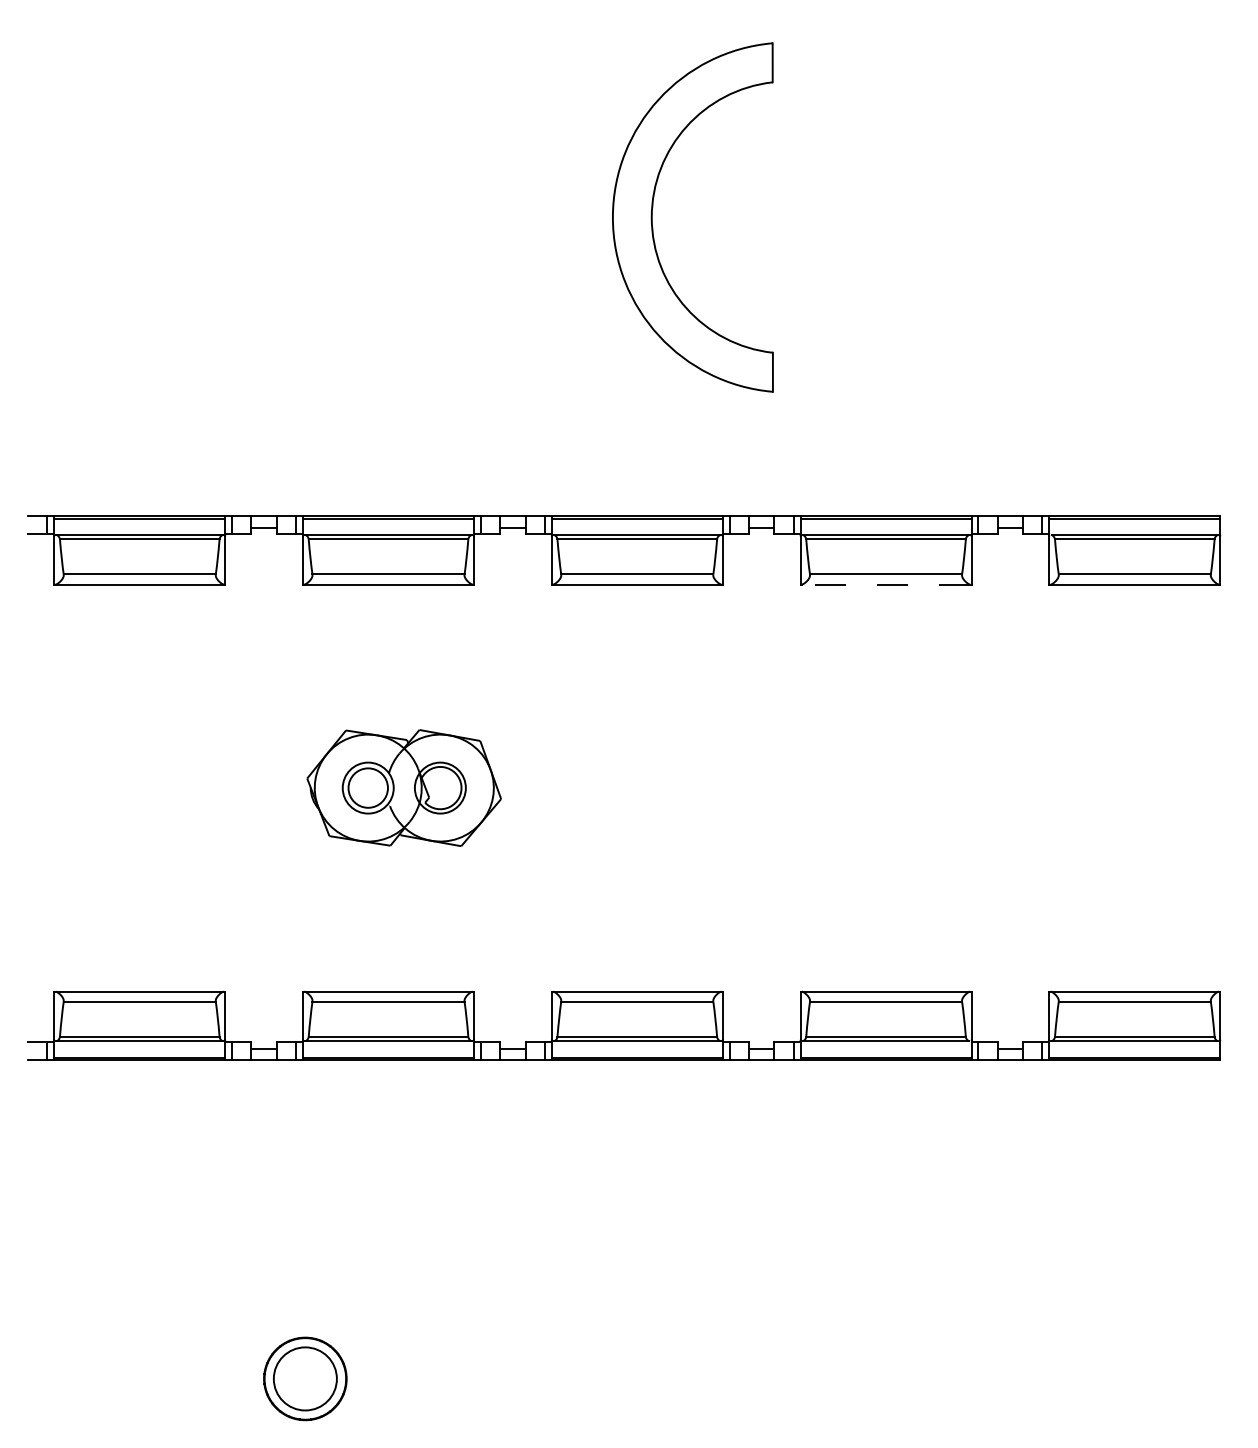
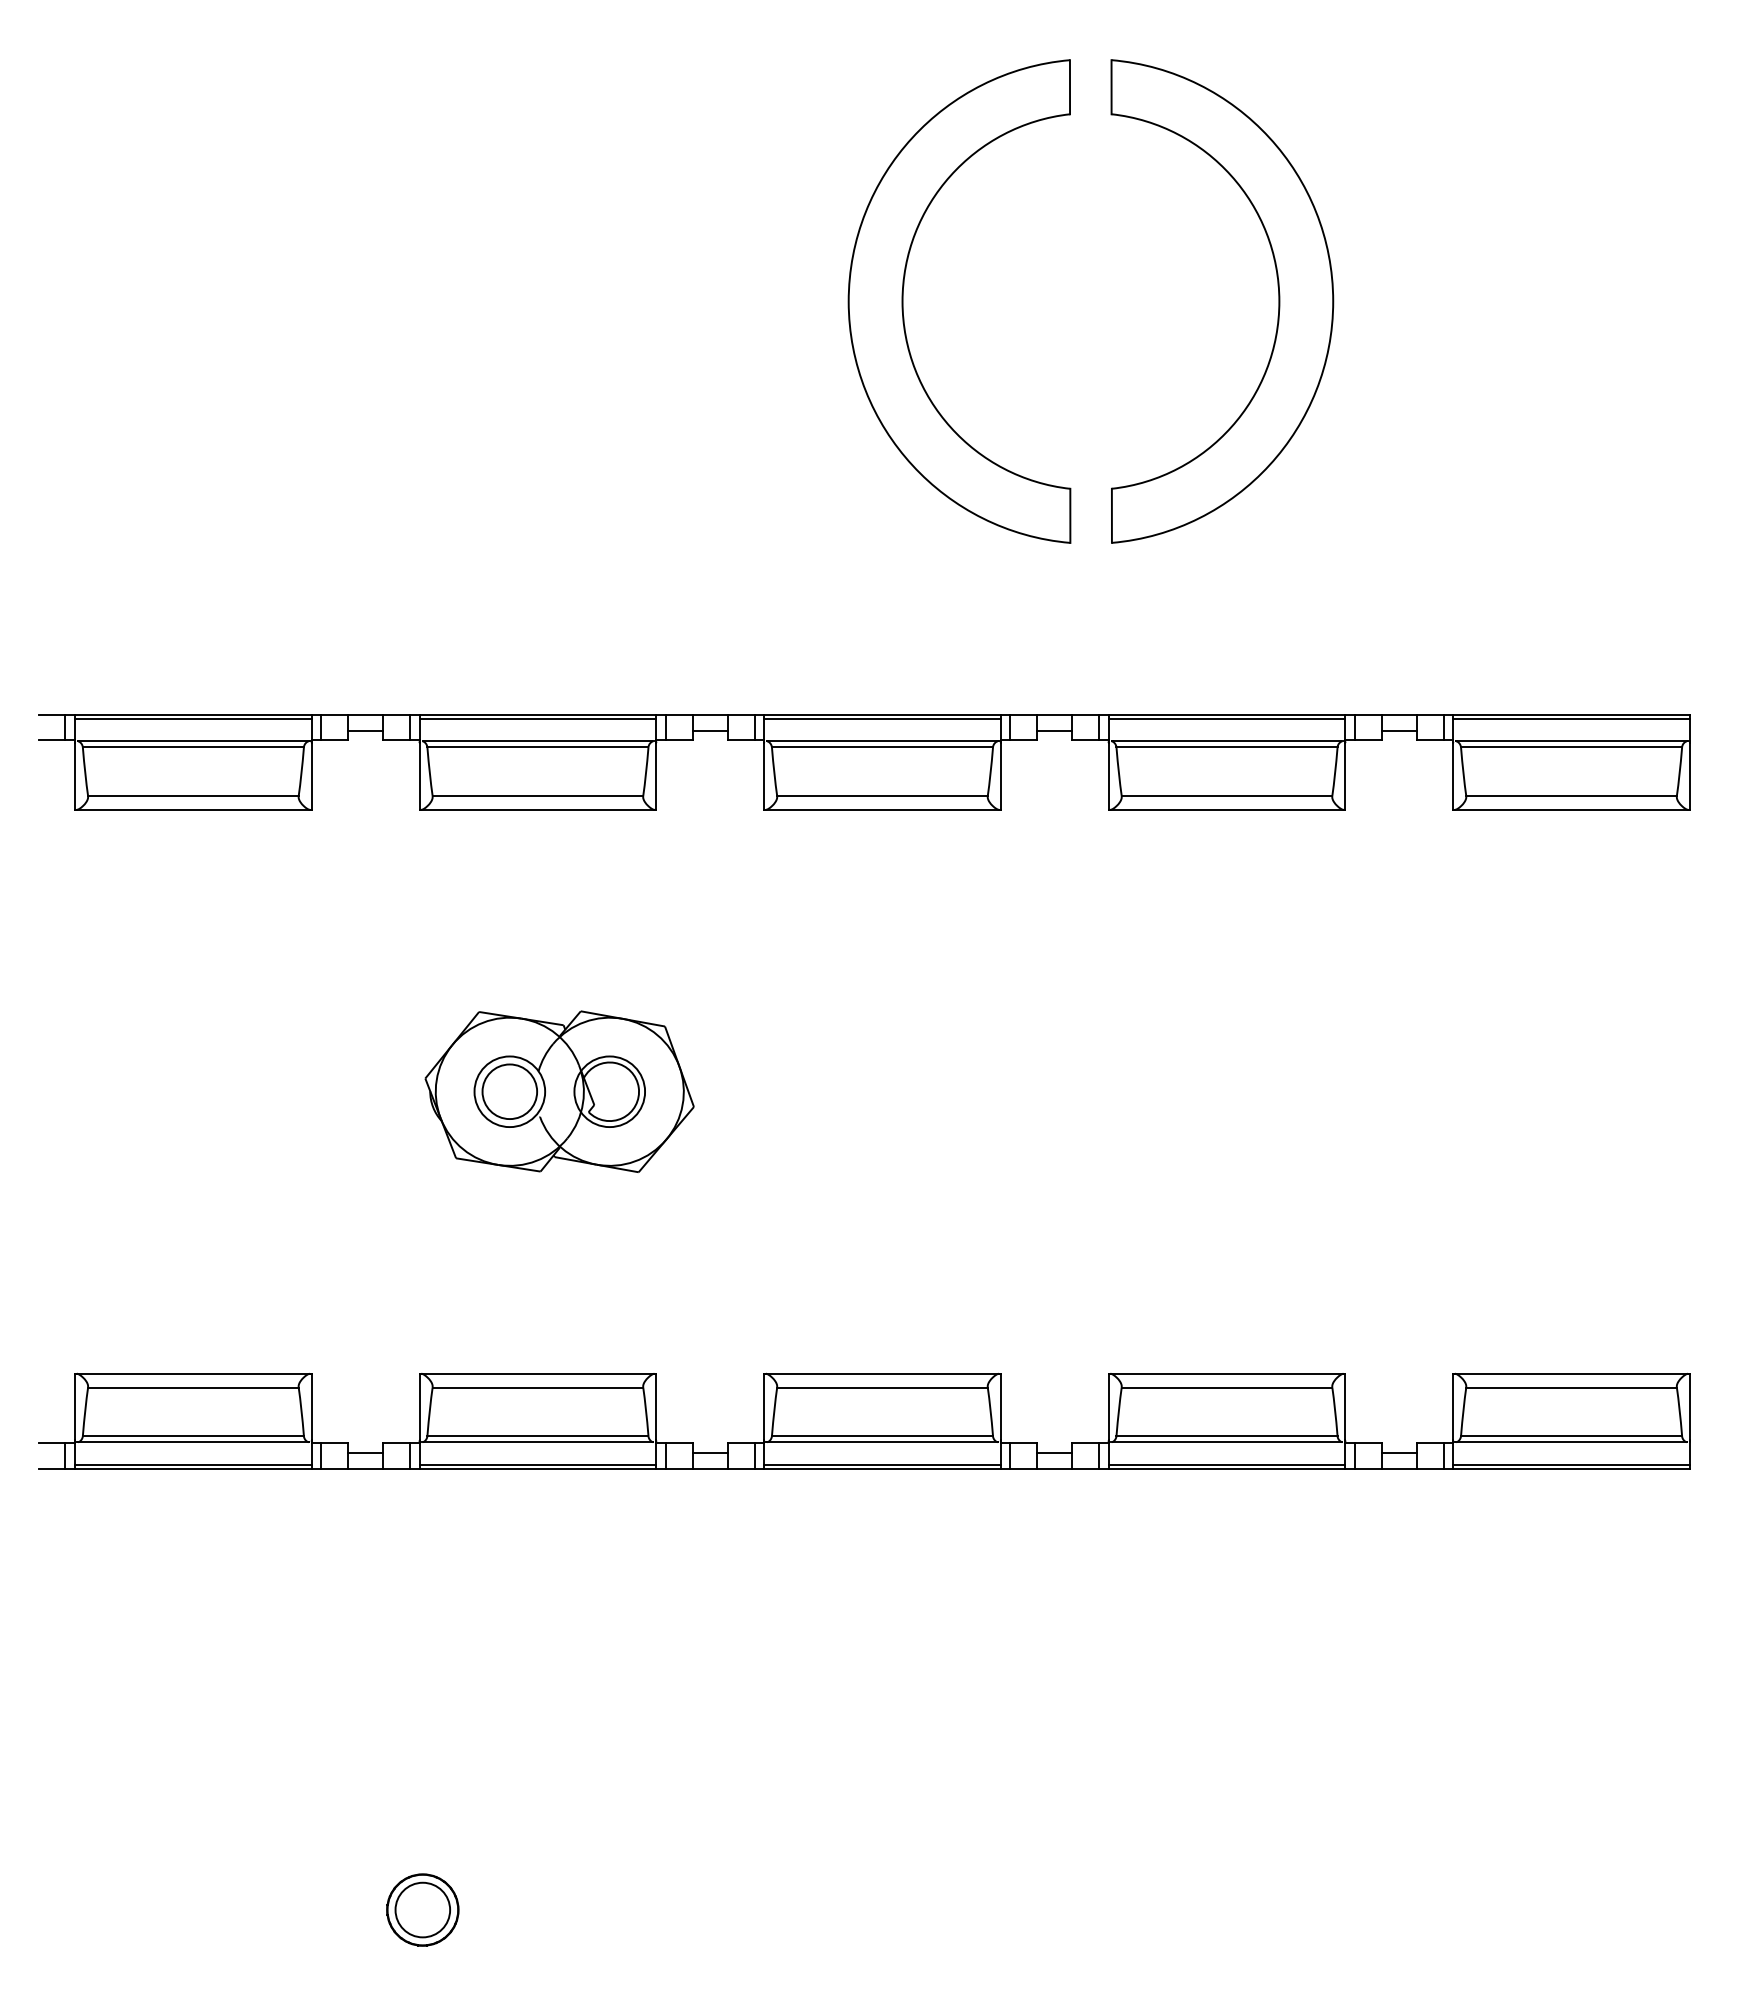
part: (923, 217) -> (1278, 301), added
line: (886, 584) -> (1227, 809), dashed -> solid
part: (305, 1378) -> (422, 1909), size x0.62

